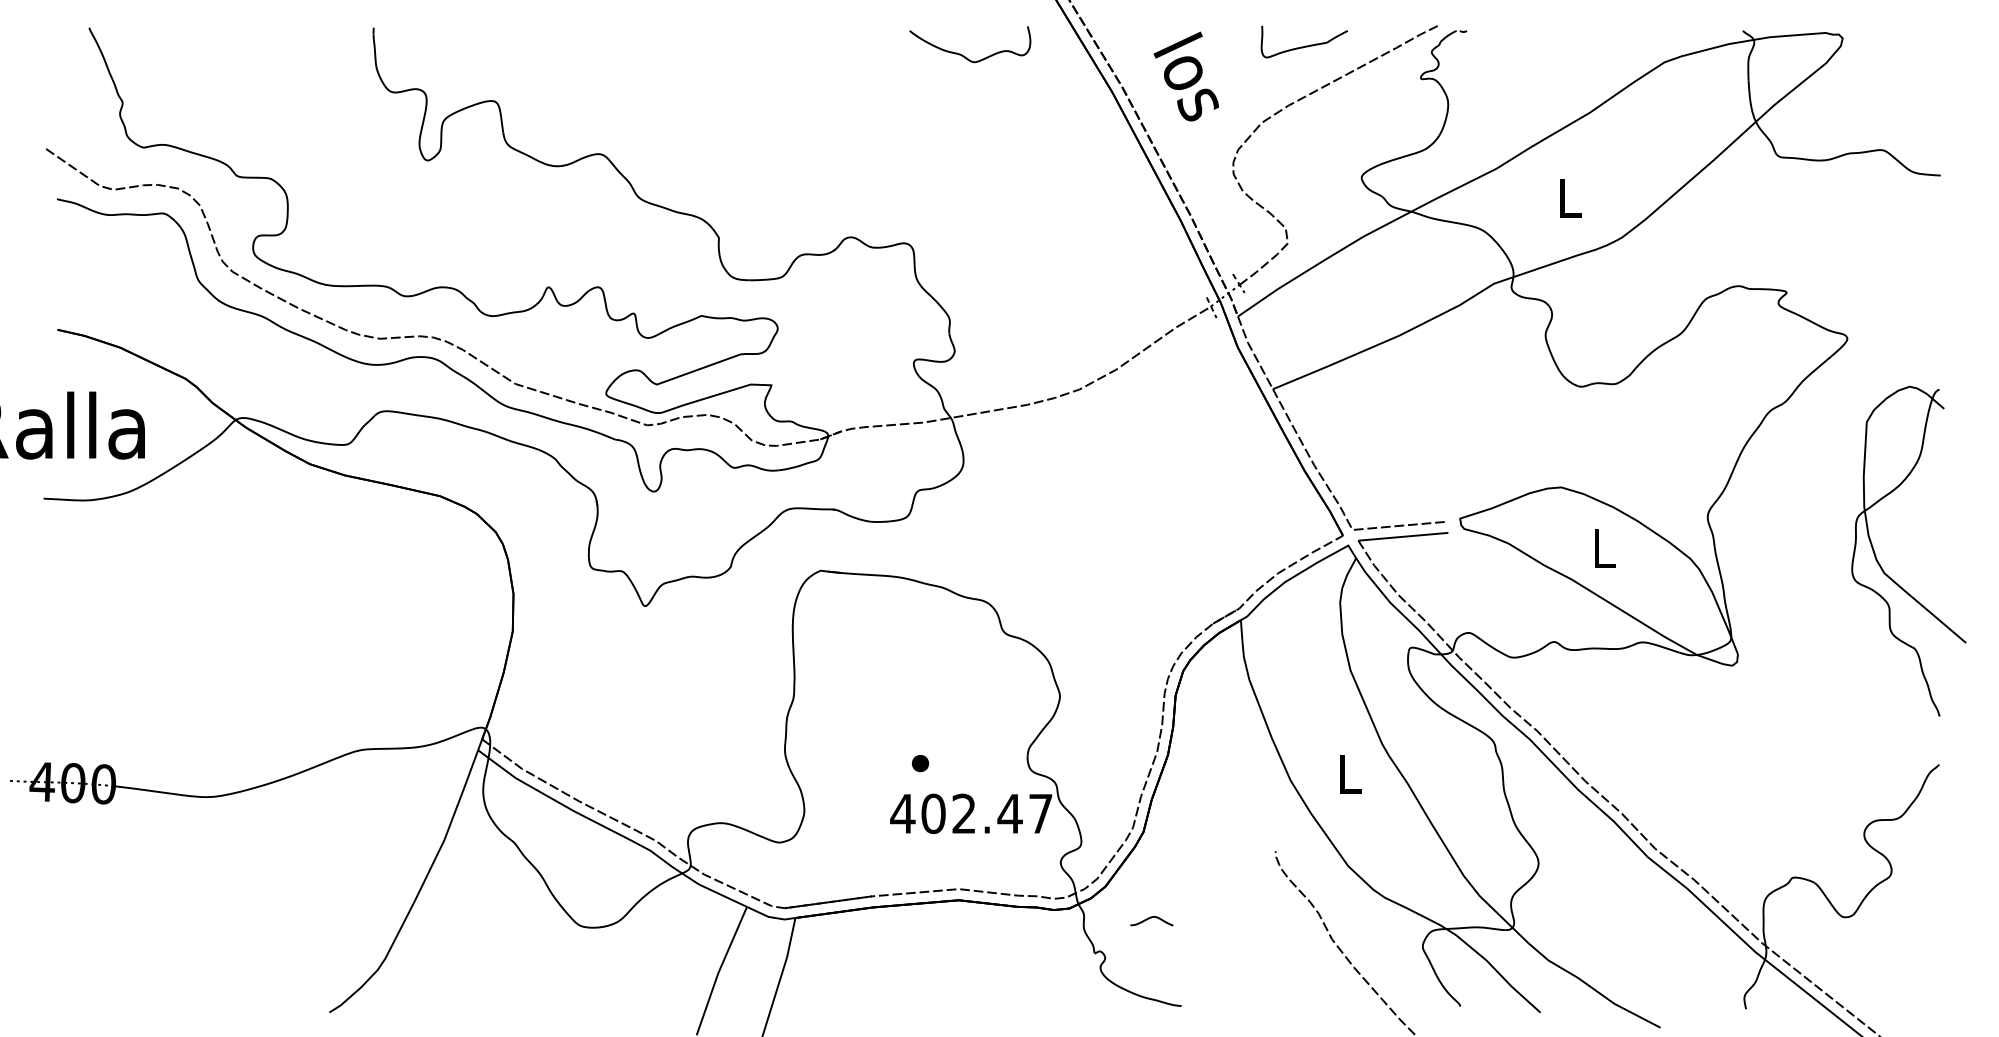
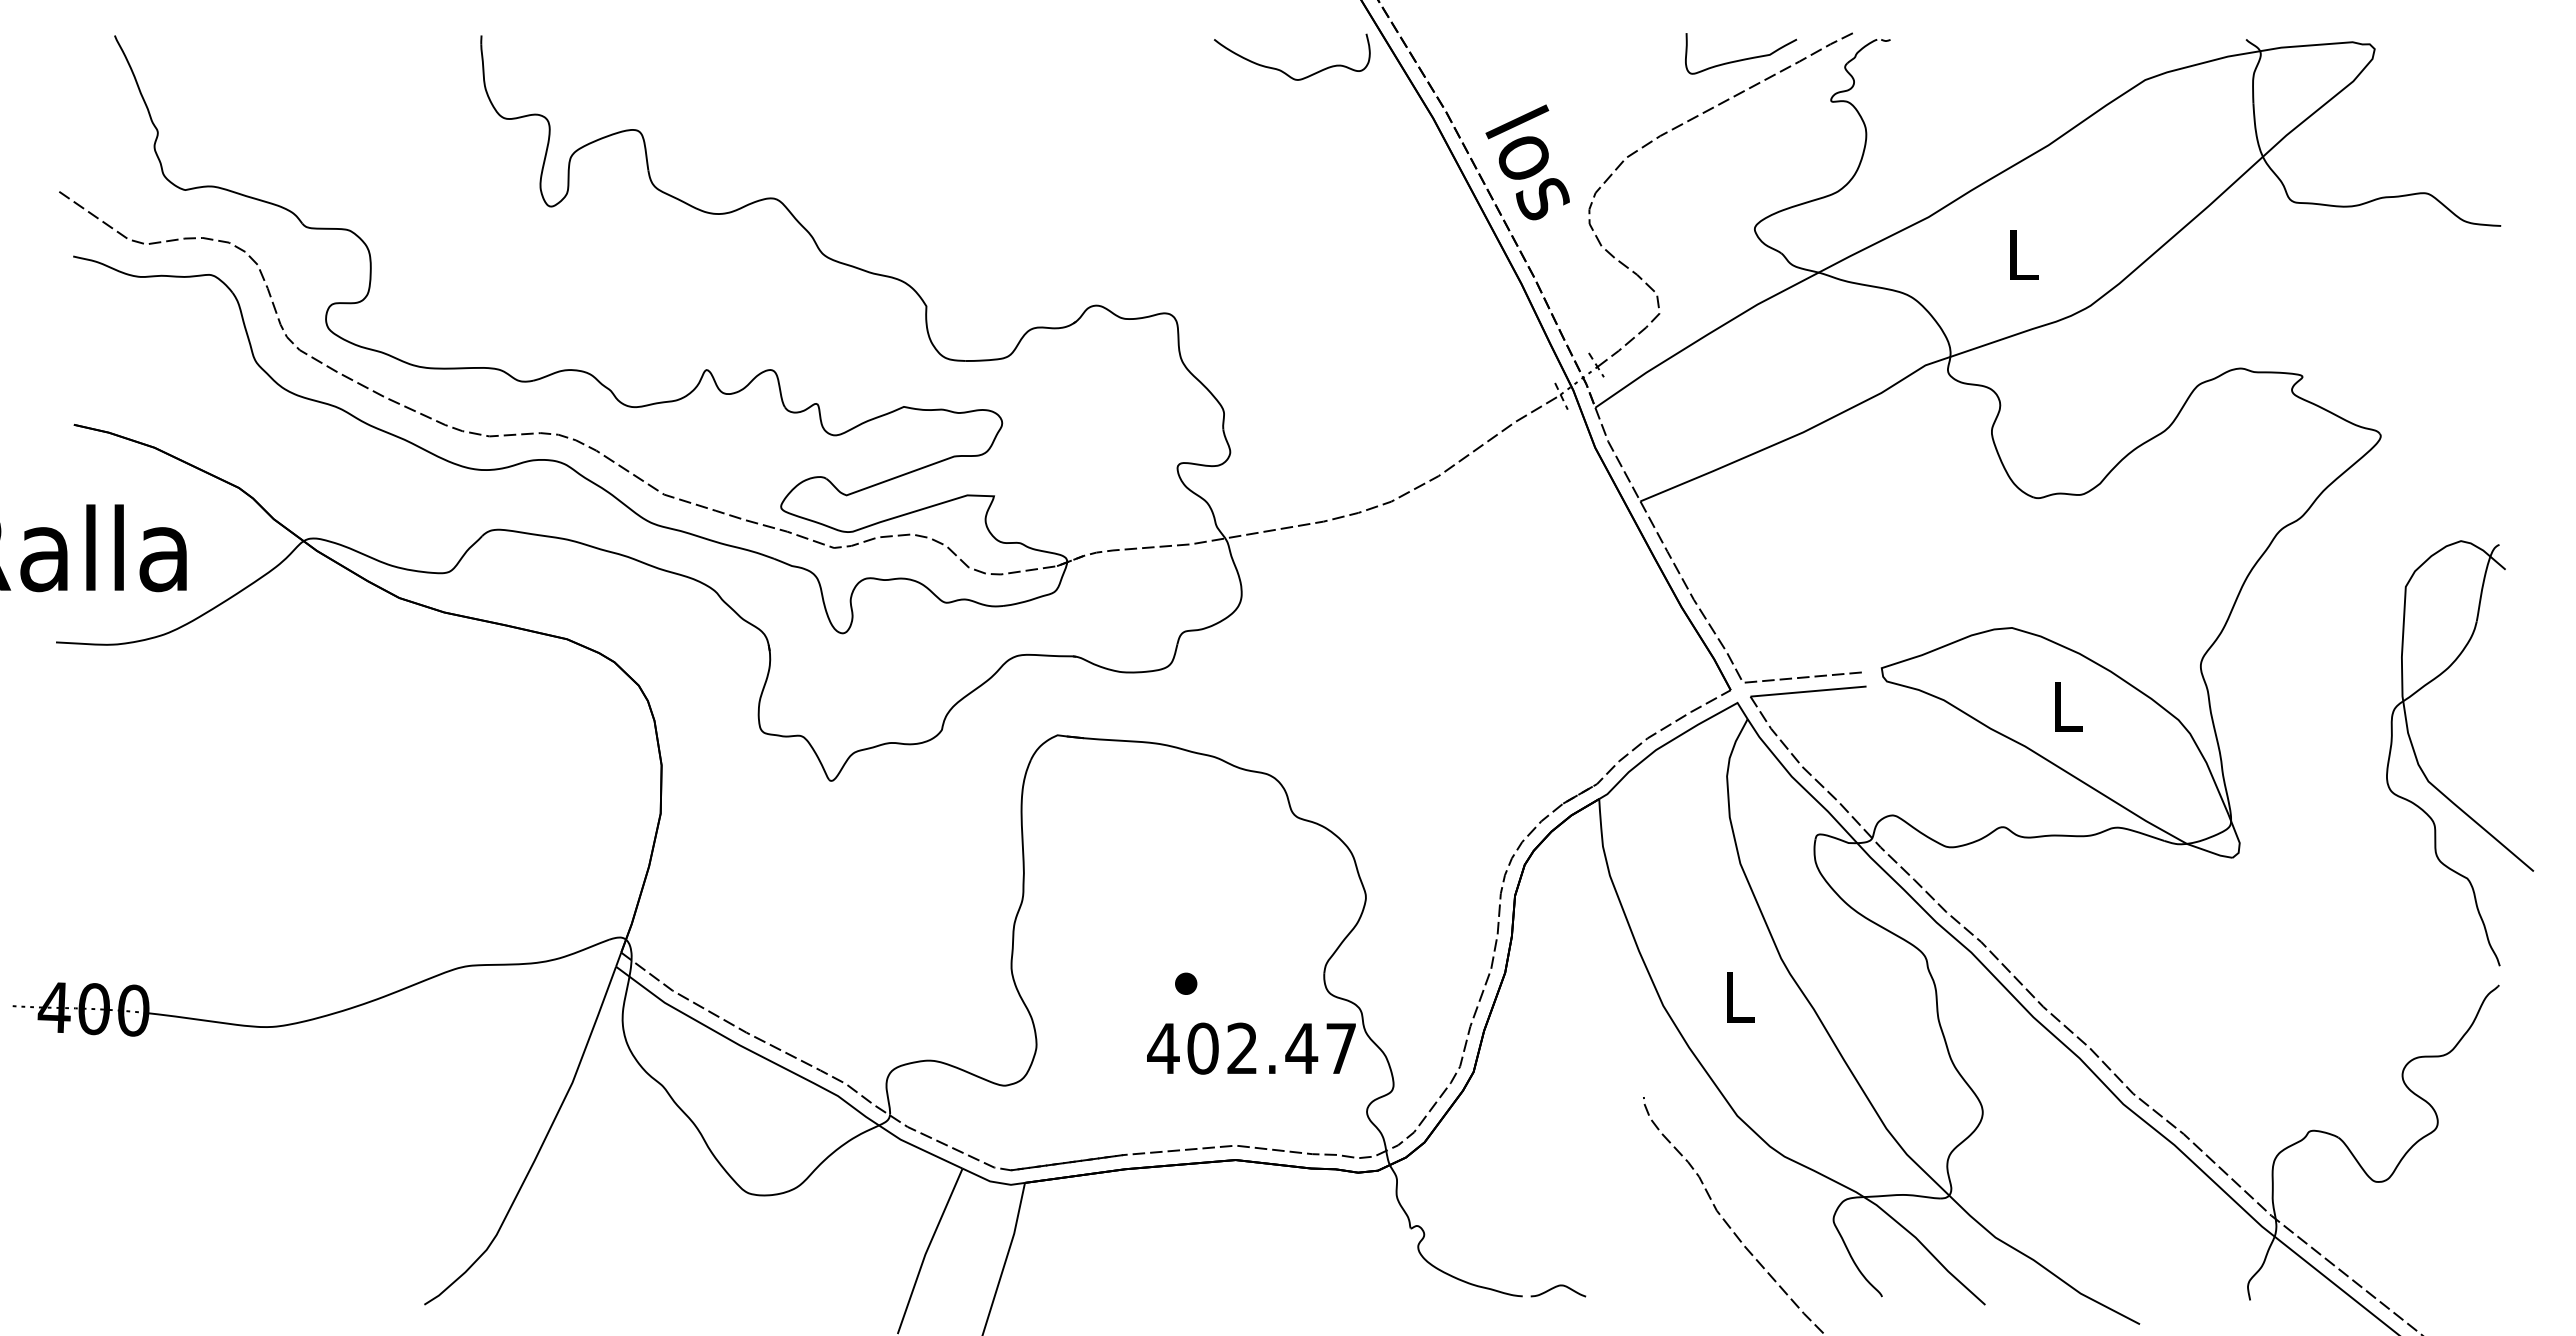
curve: (1306, 45) -> (1743, 58), moved
curve: (964, 55) -> (1284, 71), moved
text: (1186, 76) -> (1527, 162), moved
part: (1881, 566) -> (2424, 772), moved
curve: (1151, 918) -> (1557, 1287), moved

